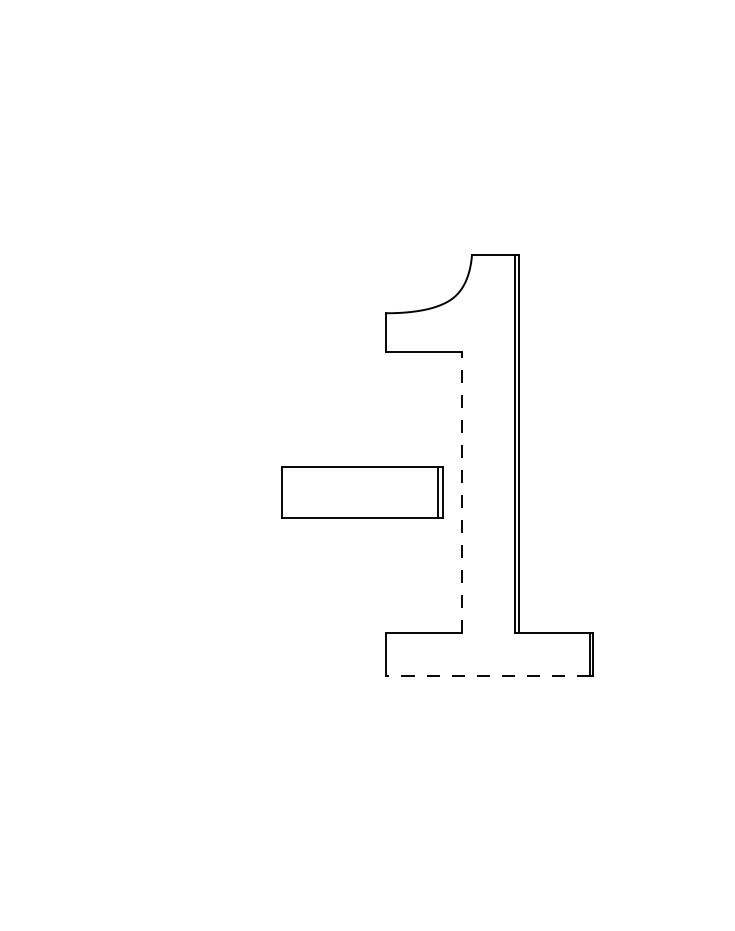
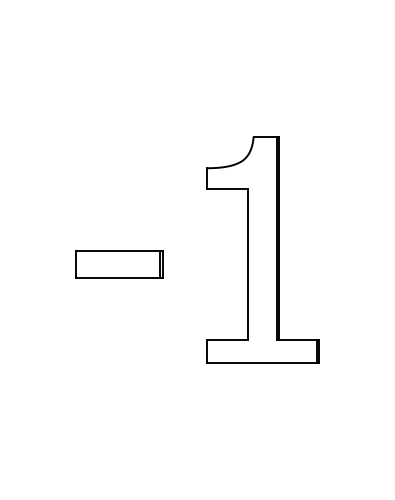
part: (361, 492) -> (119, 264), moved
line: (462, 492) -> (248, 264), dashed -> solid
line: (488, 676) -> (262, 363), dashed -> solid

